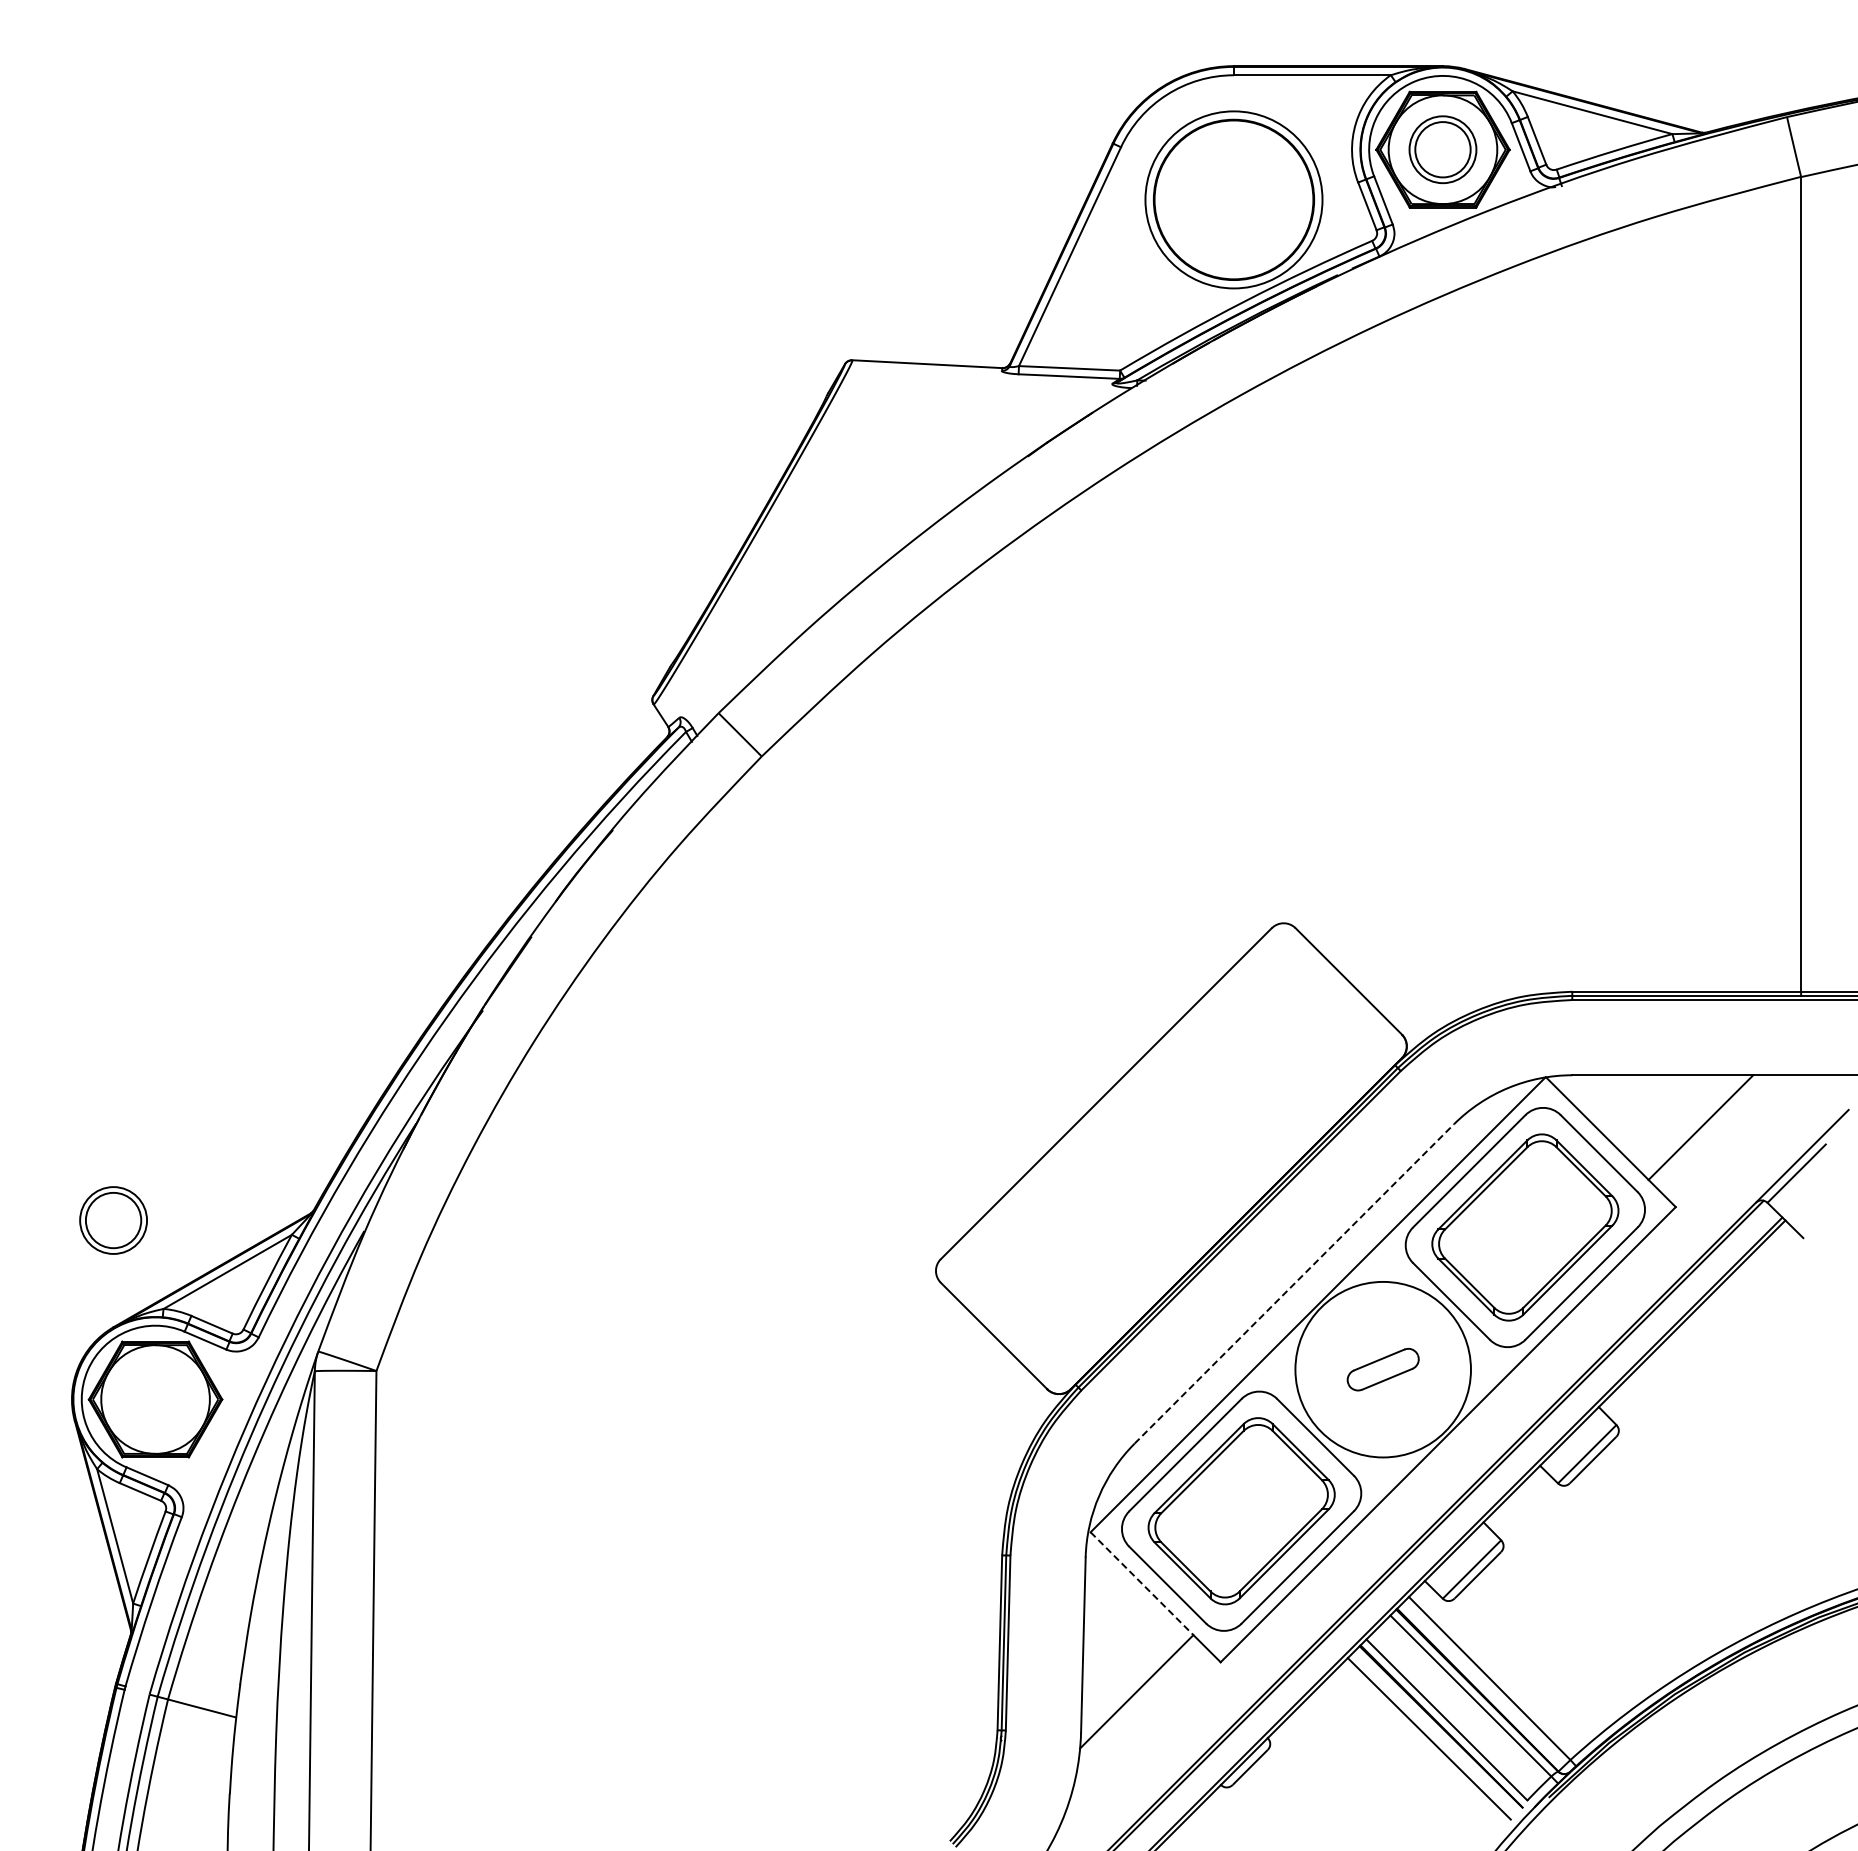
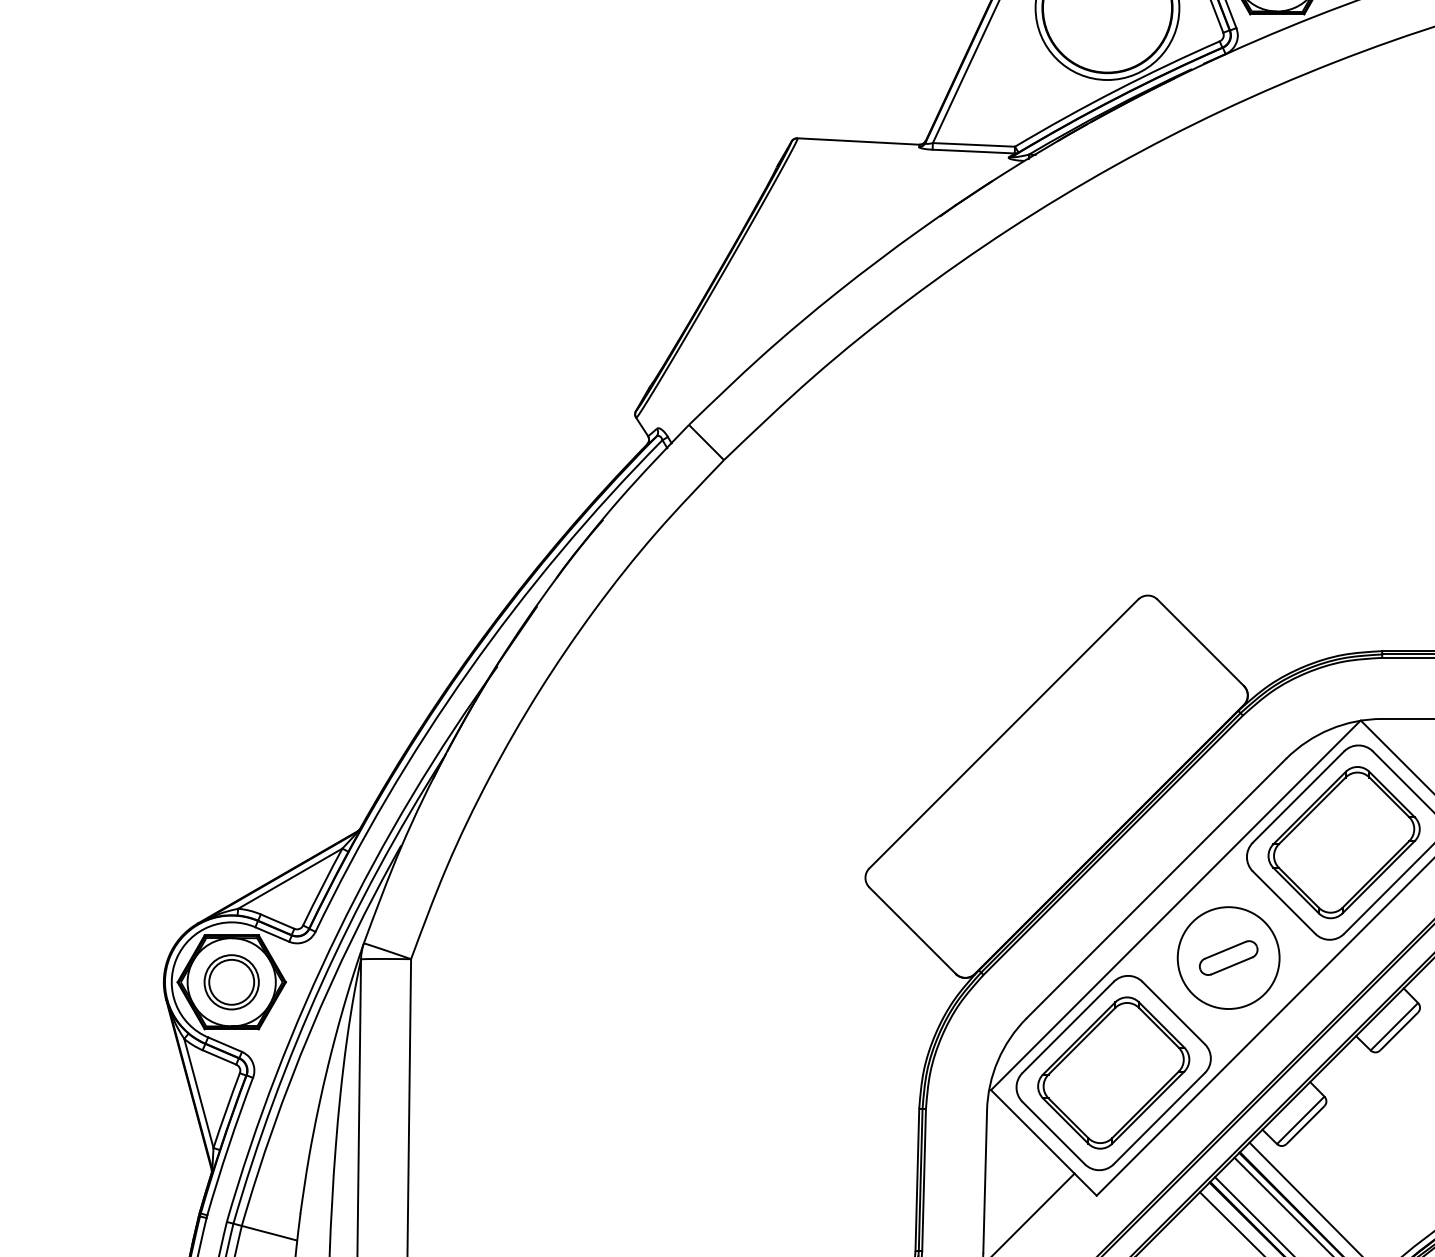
part: (113, 1220) -> (231, 982), moved
line: (1294, 1283) -> (1156, 888), dashed -> solid
circle: (1382, 1369) -> (1228, 957), size x0.71
line: (1142, 1583) -> (1033, 1131), dashed -> solid

